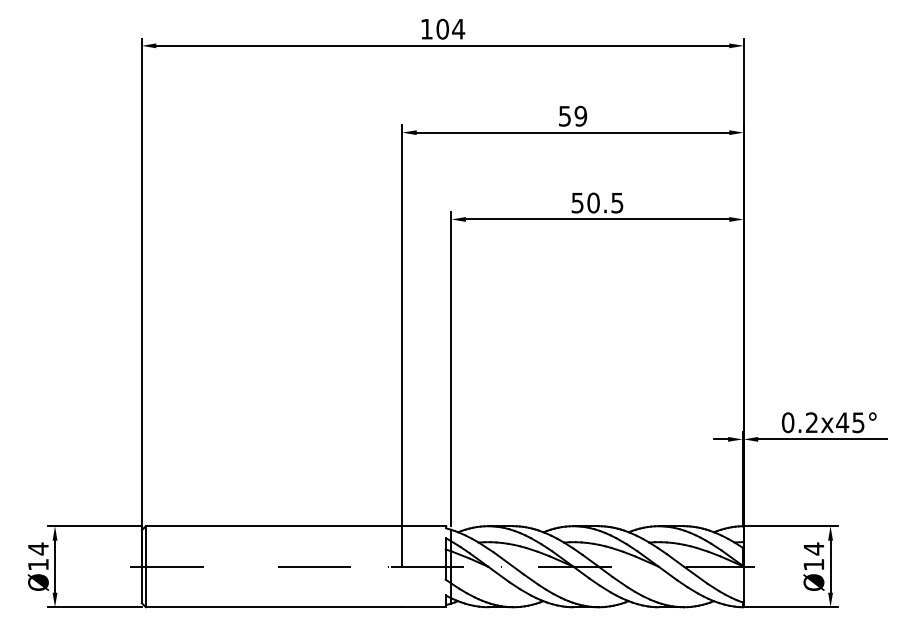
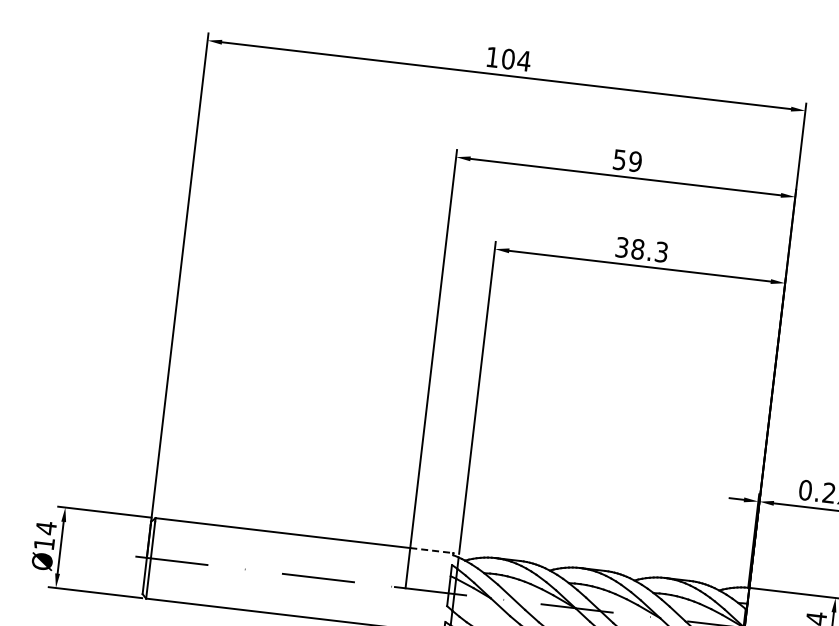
text: (597, 202) -> (641, 249), 50.5 -> 38.3
line: (423, 526) -> (431, 550), solid -> dashed

